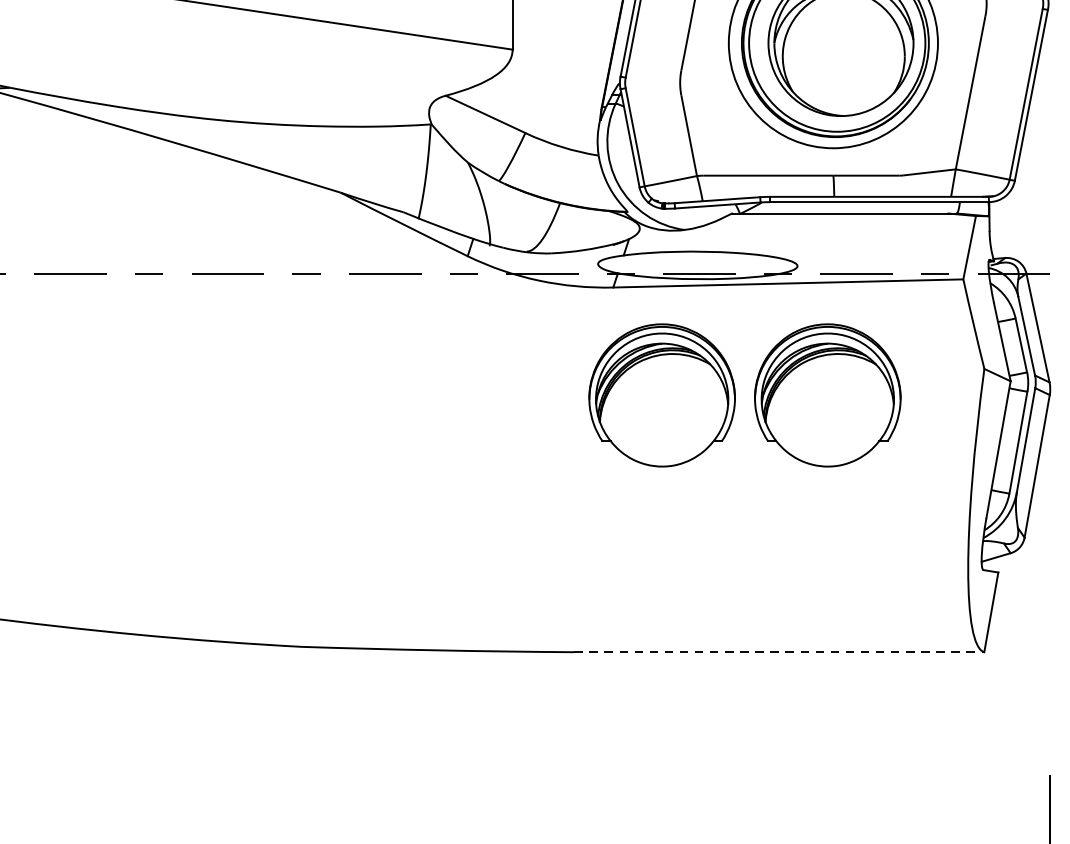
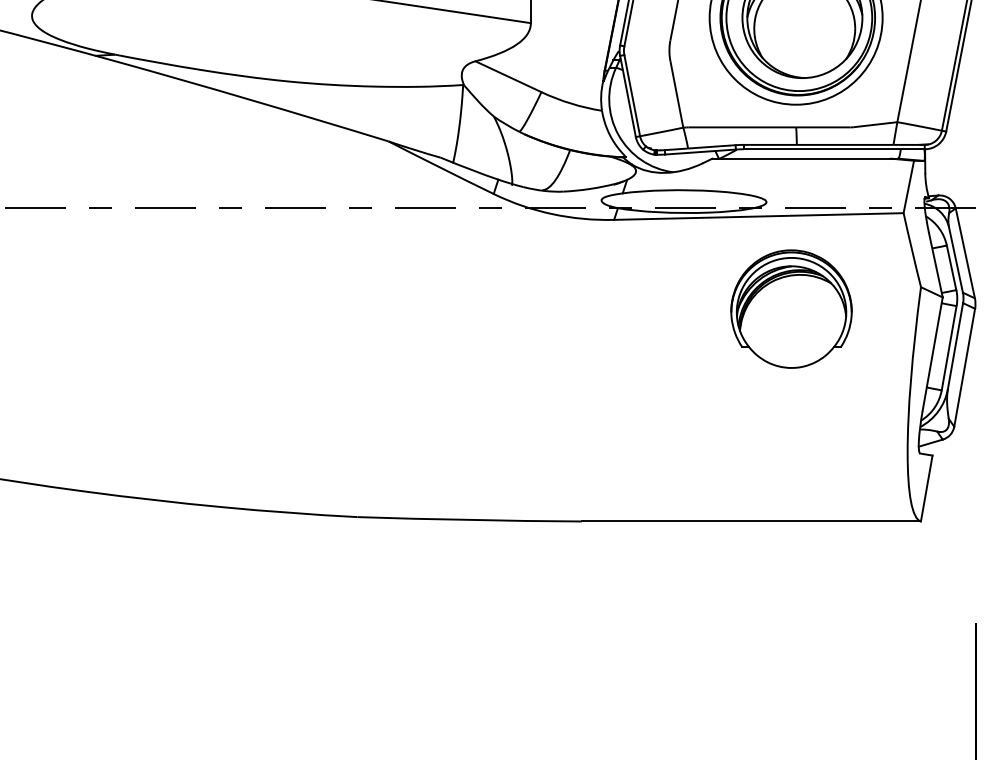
part: (662, 394) -> (654, 308), removed
line: (779, 652) -> (751, 521), dashed -> solid

